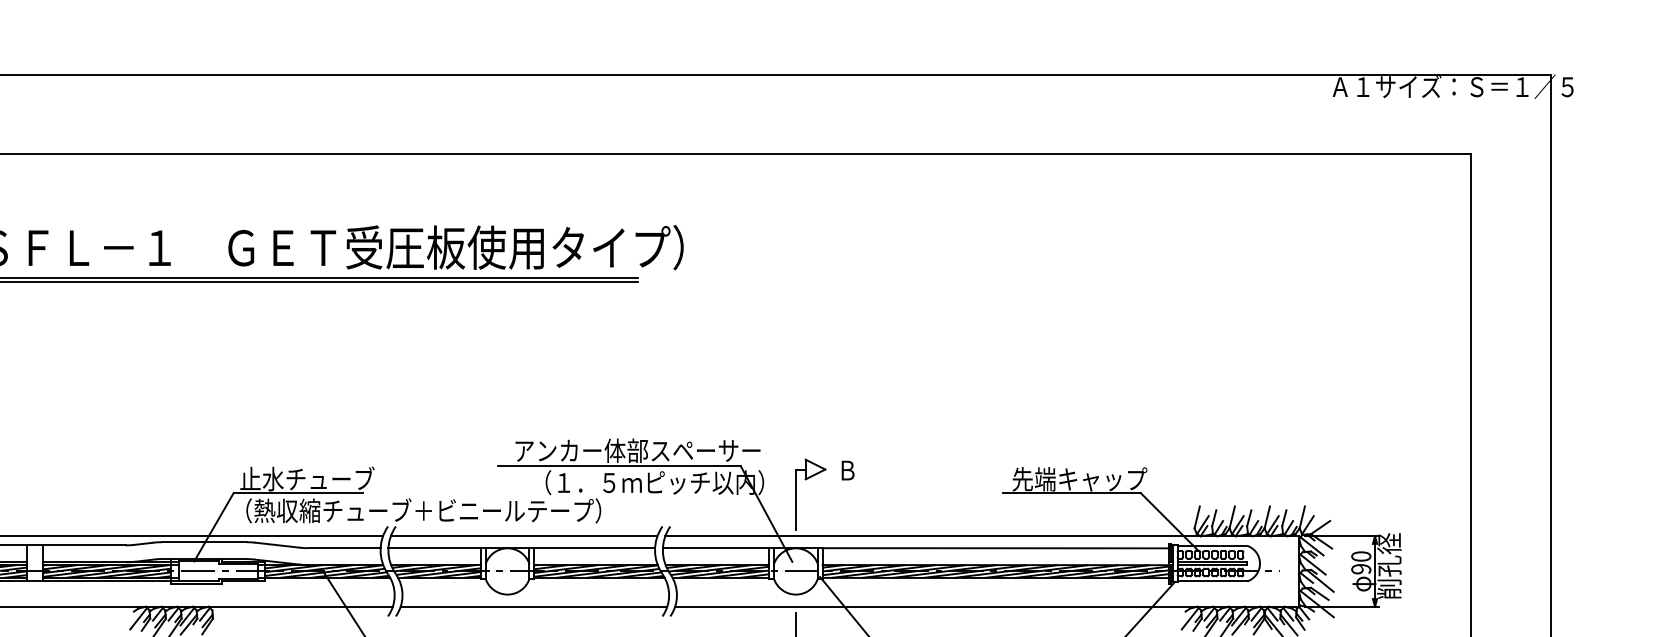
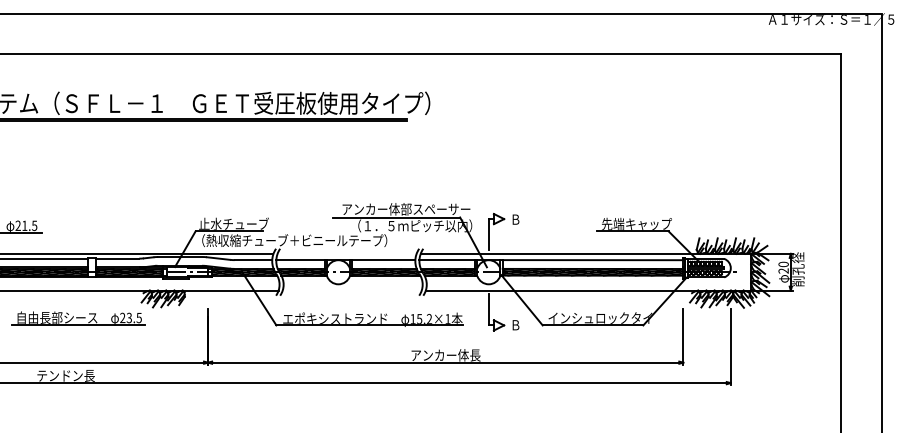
line: (523, 535) -> (346, 253), removed
text: (1361, 568) -> (783, 270), 90 -> 20
line: (532, 606) -> (351, 290), removed

